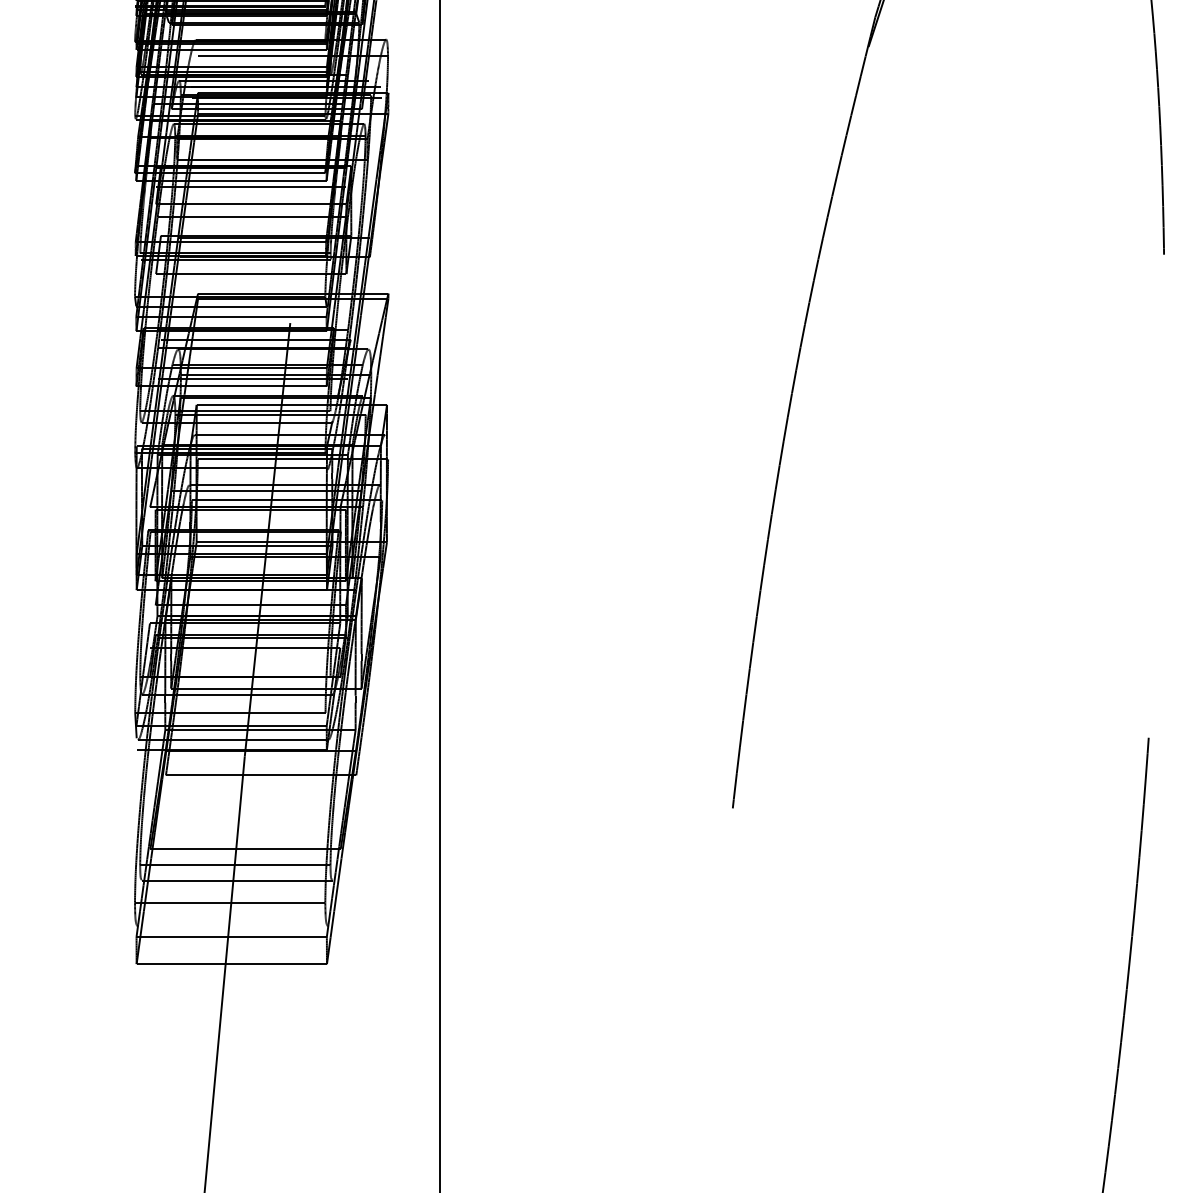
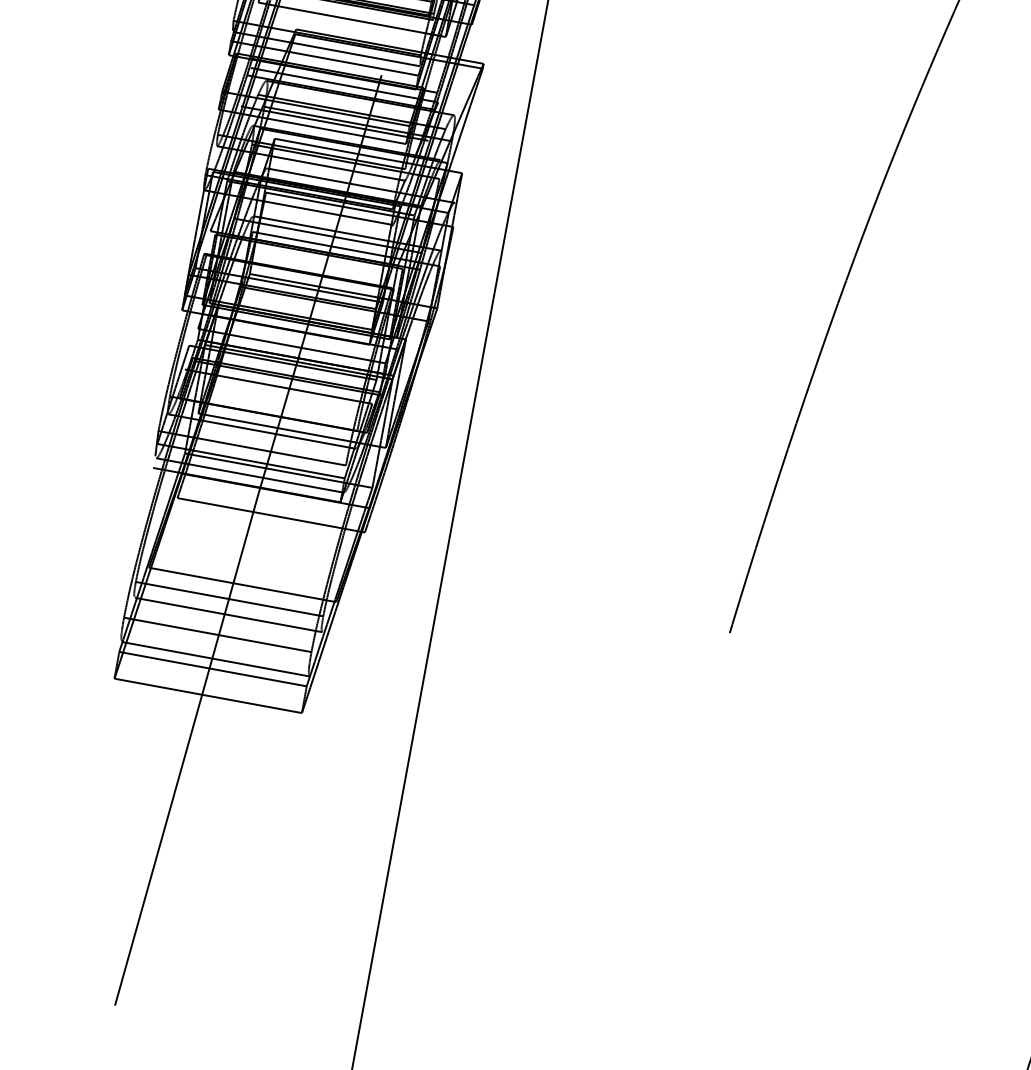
line: (232, 926) -> (215, 658), added

